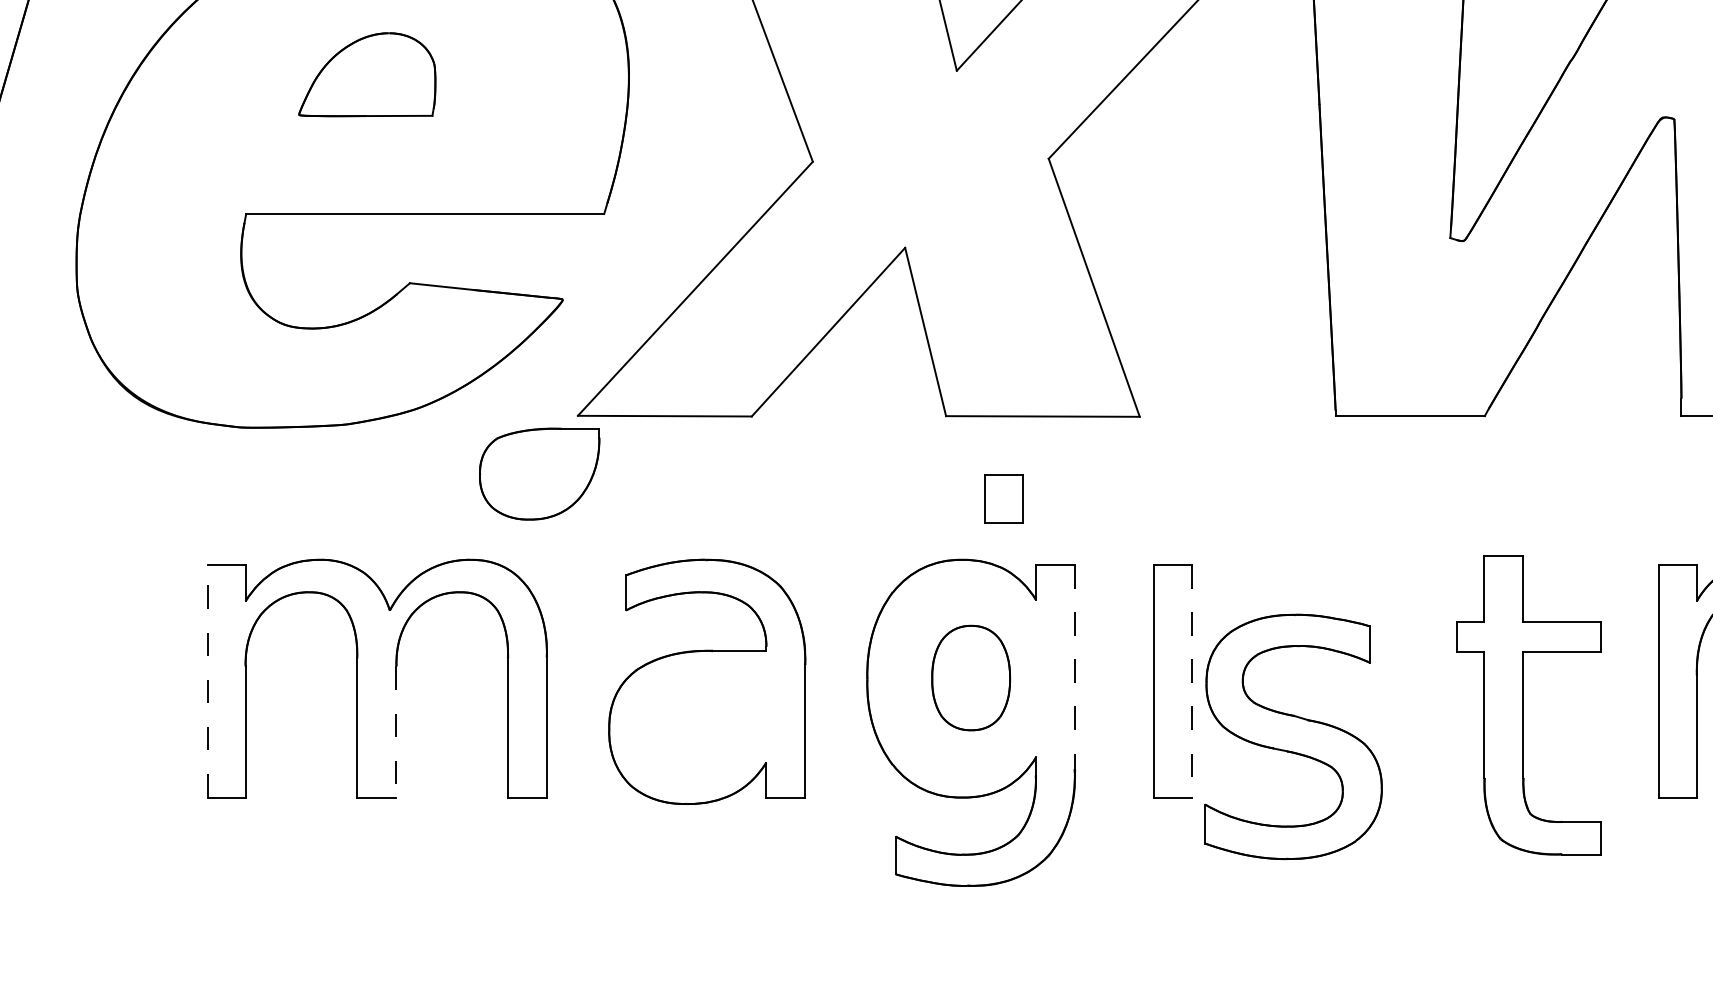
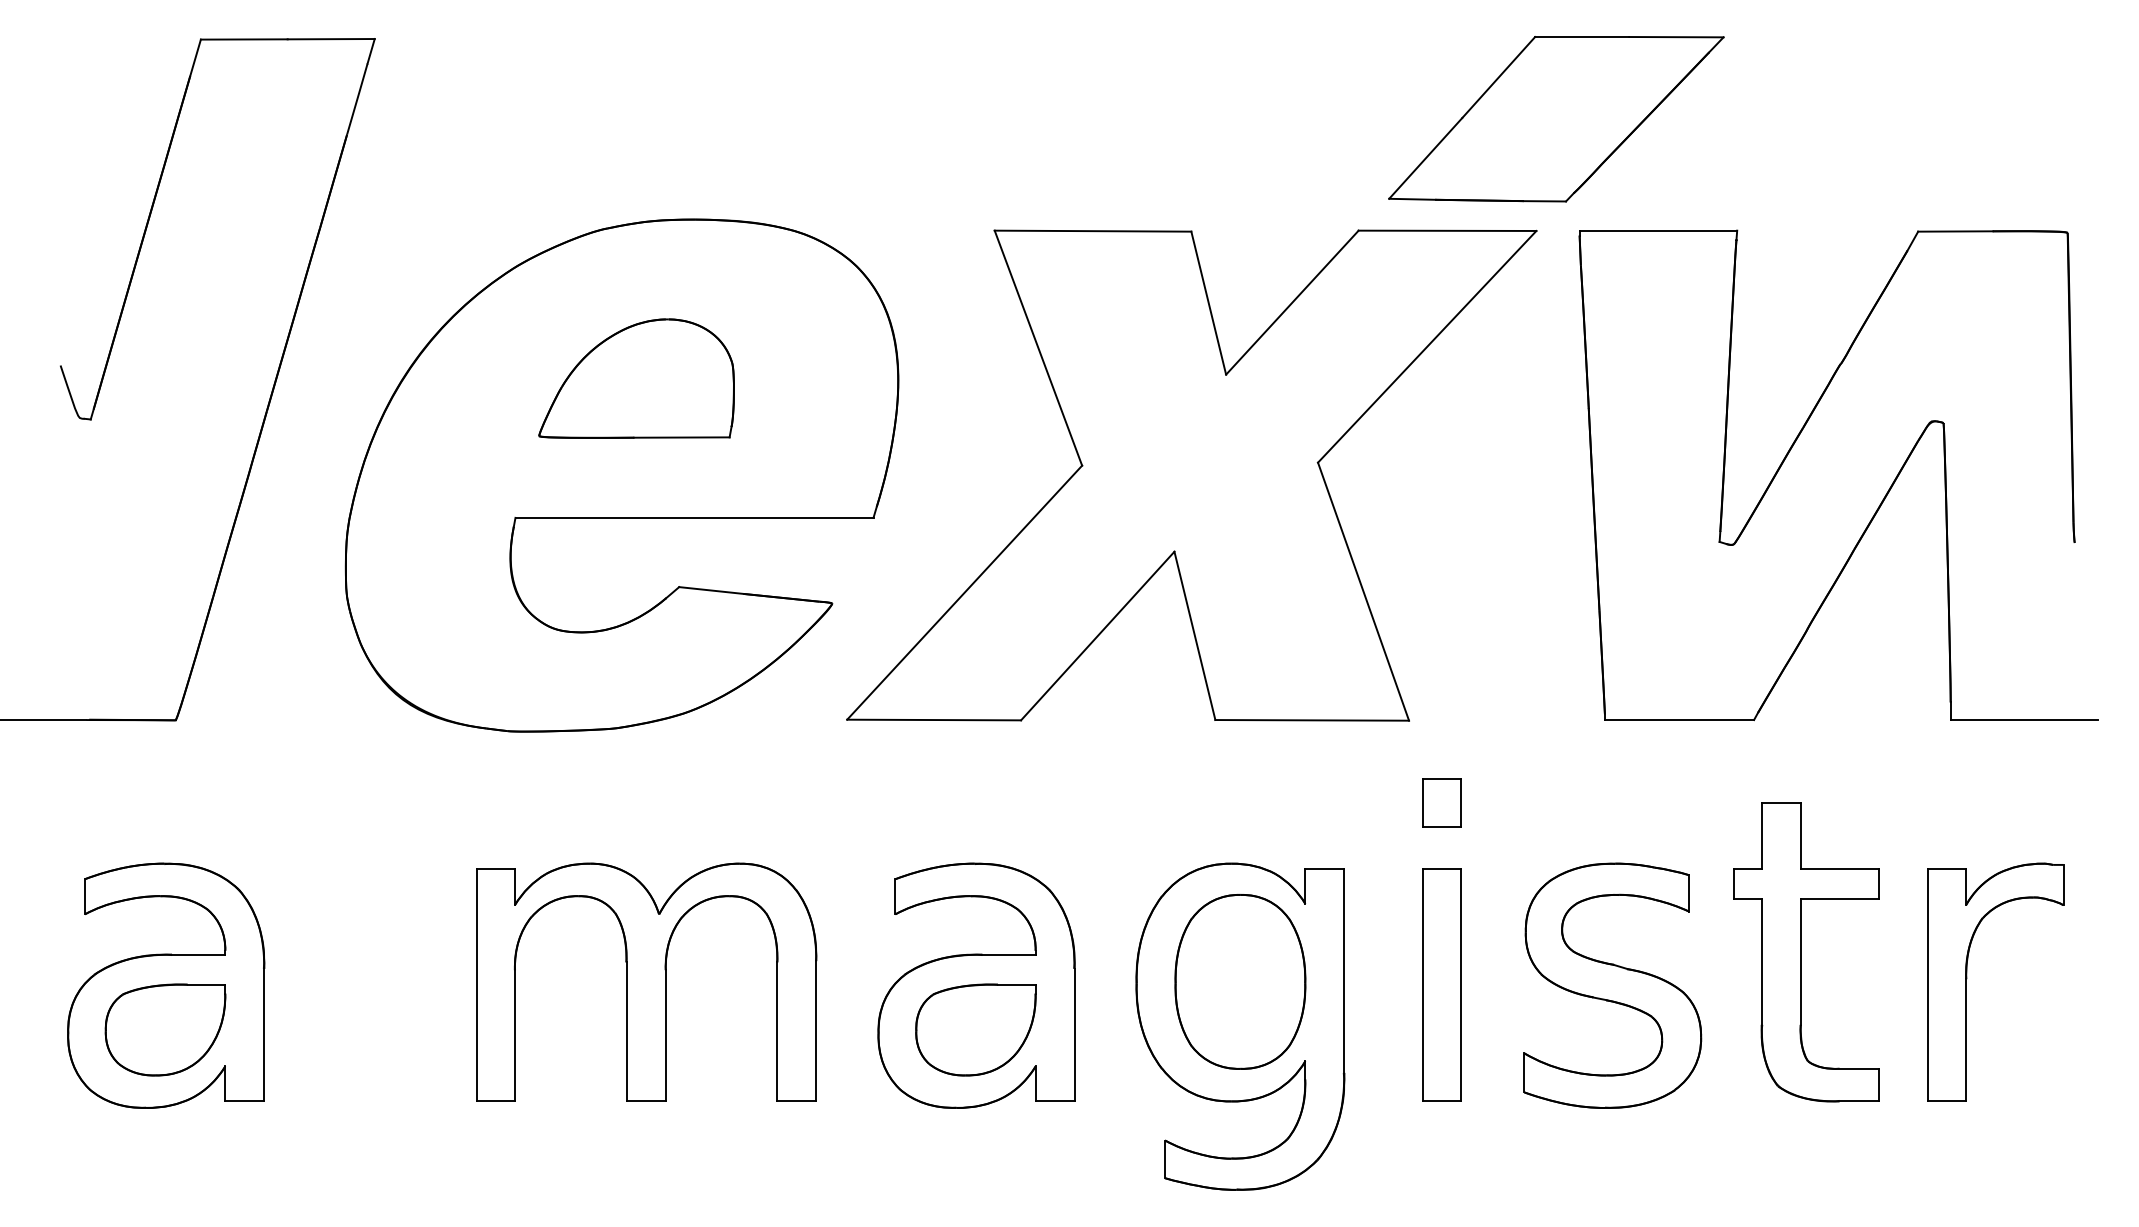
part: (367, 74) -> (636, 378), size x1.43
part: (539, 473) -> (975, 1029), moved
part: (1003, 498) -> (1441, 802), moved
line: (1075, 667) -> (1344, 971), dashed -> solid
part: (971, 677) -> (1240, 981), size x1.67
line: (208, 680) -> (477, 984), dashed -> solid
line: (1192, 681) -> (1461, 985), dashed -> solid
part: (1529, 705) -> (1806, 952), moved
line: (396, 731) -> (665, 1035), dashed -> solid
part: (1293, 736) -> (1612, 985), moved

